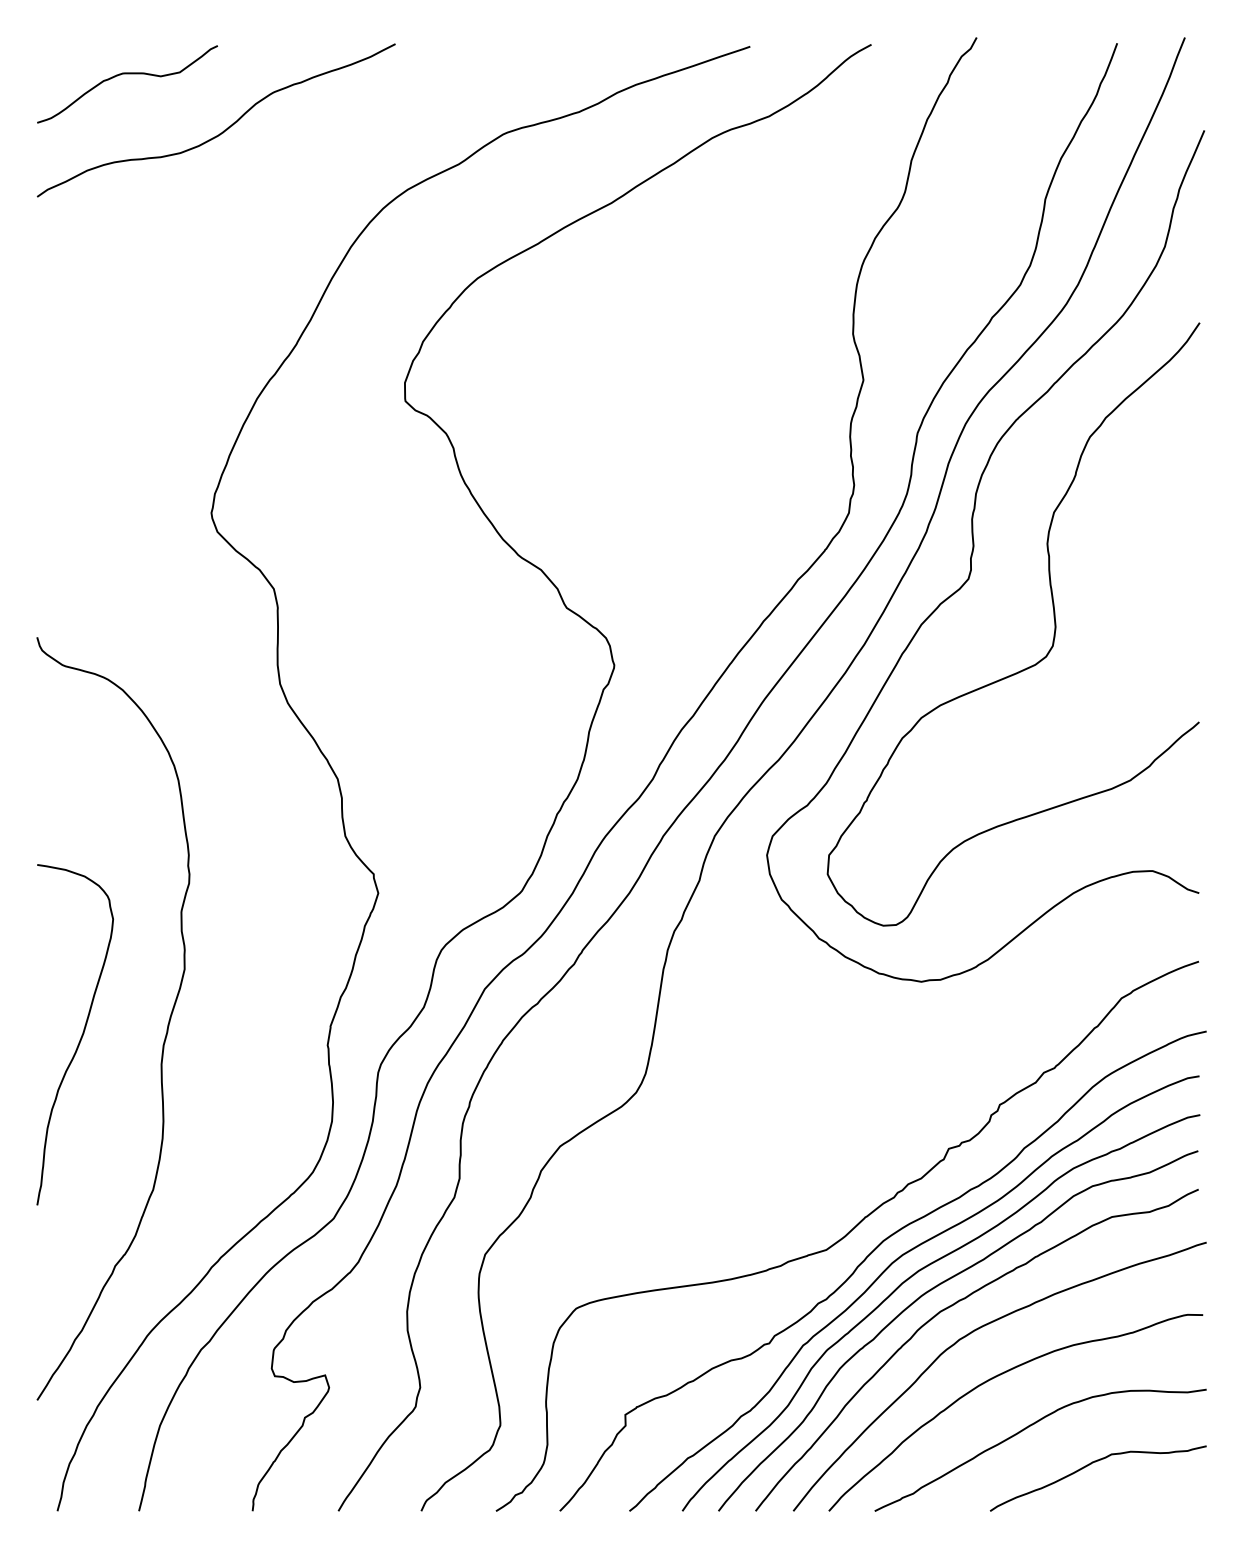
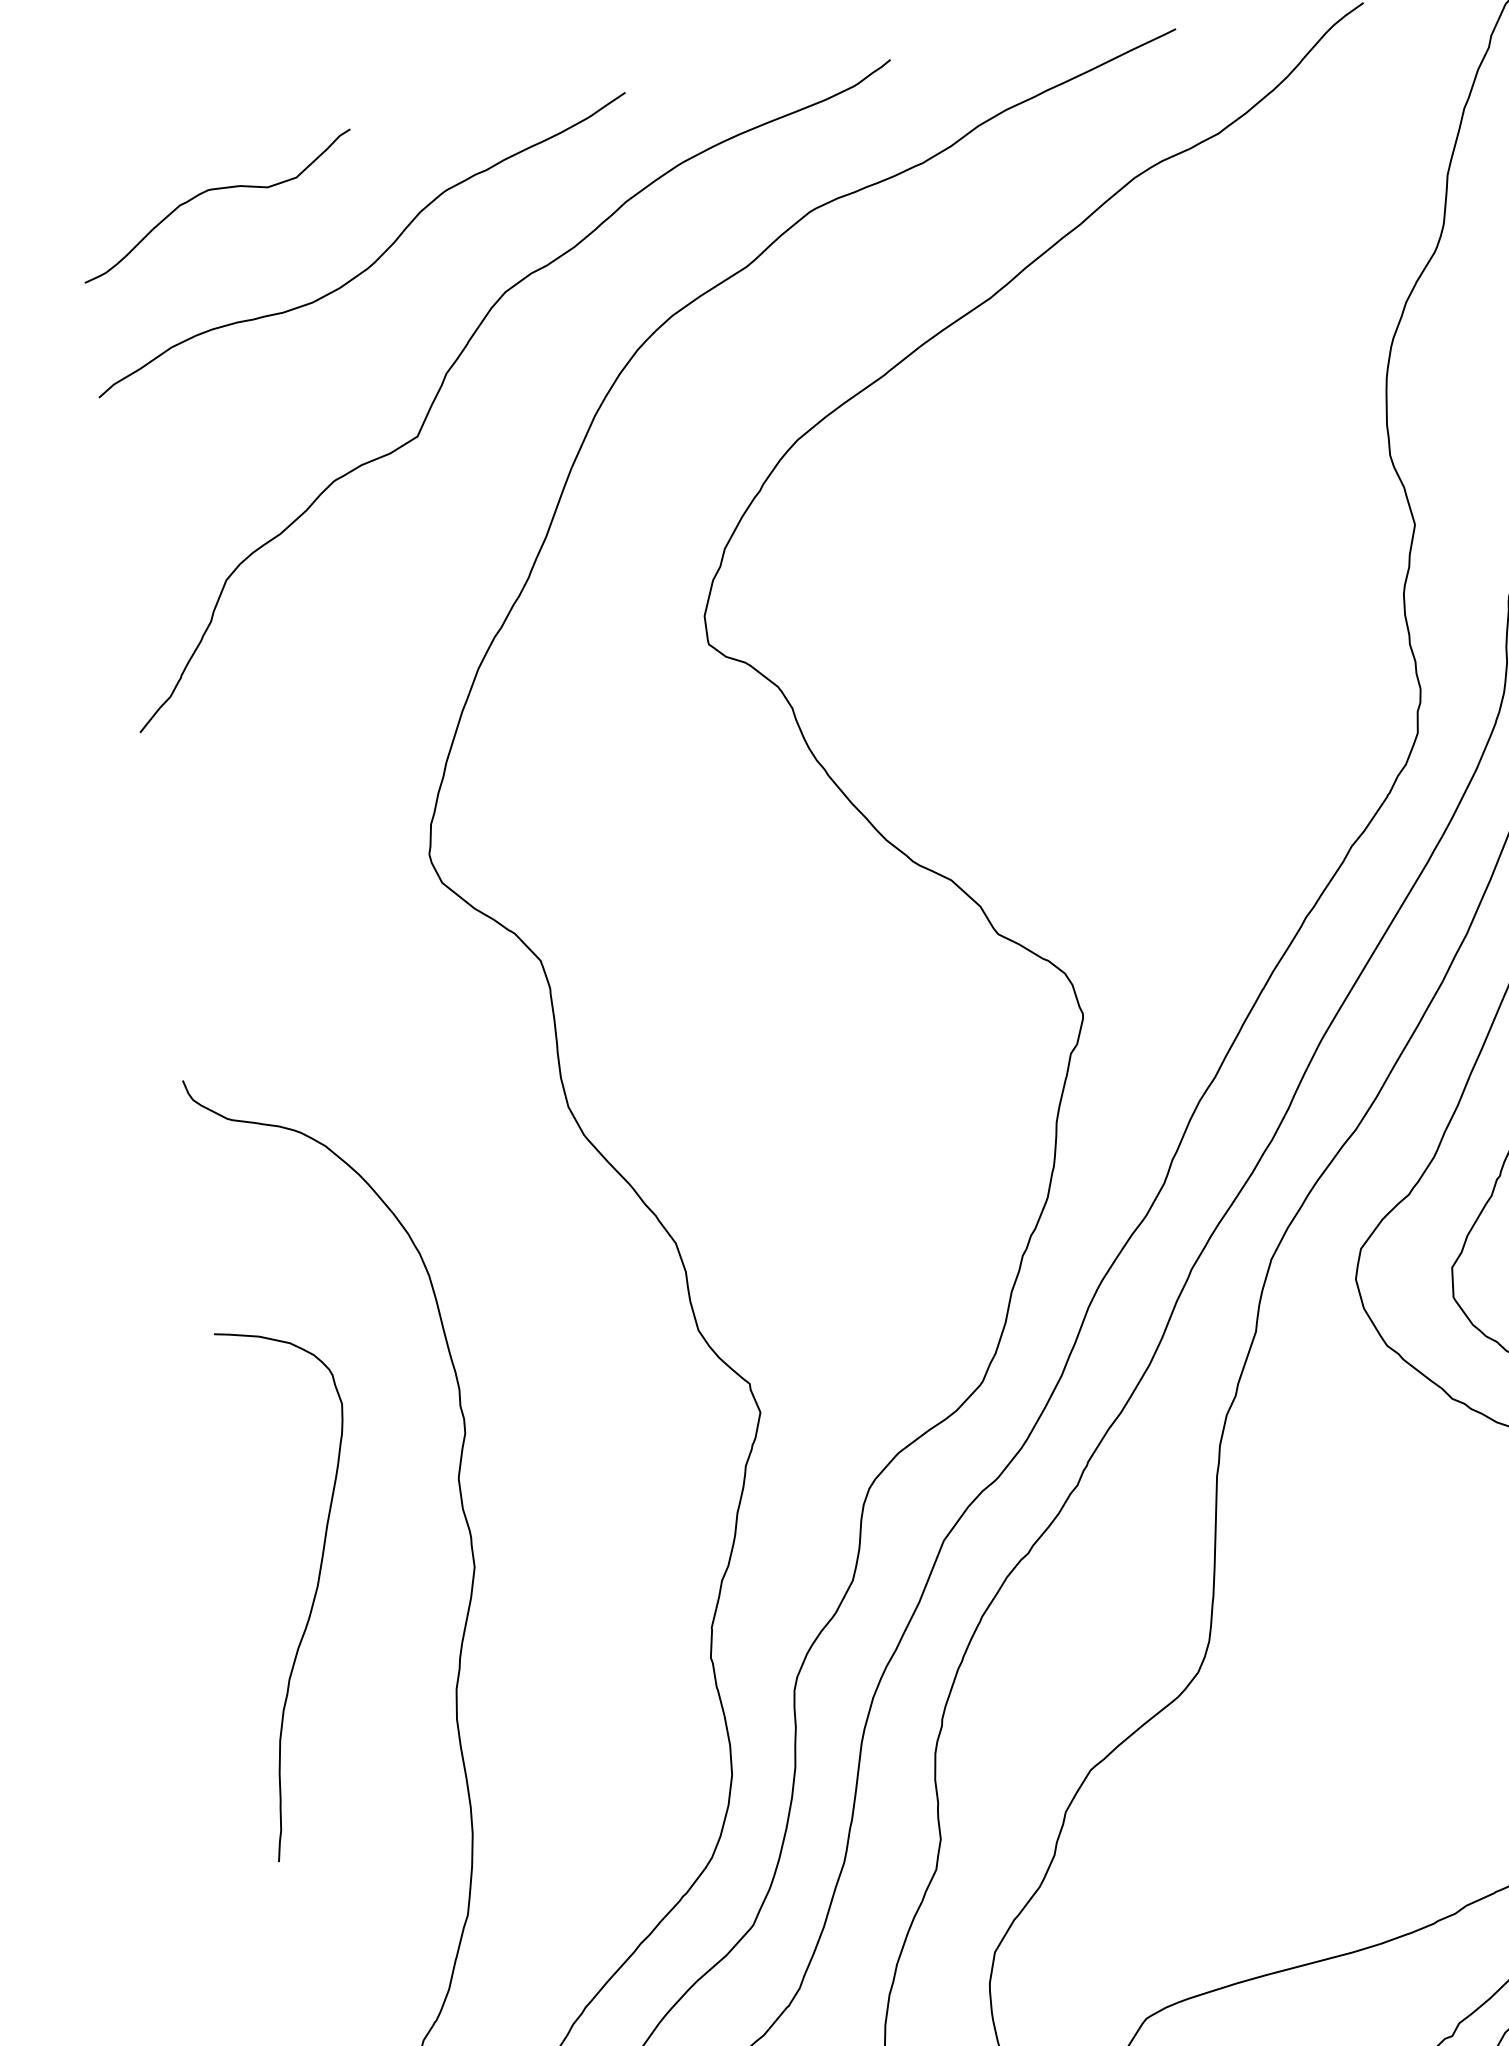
curve: (267, 202) -> (457, 362), added
curve: (80, 1037) -> (313, 1593), moved

